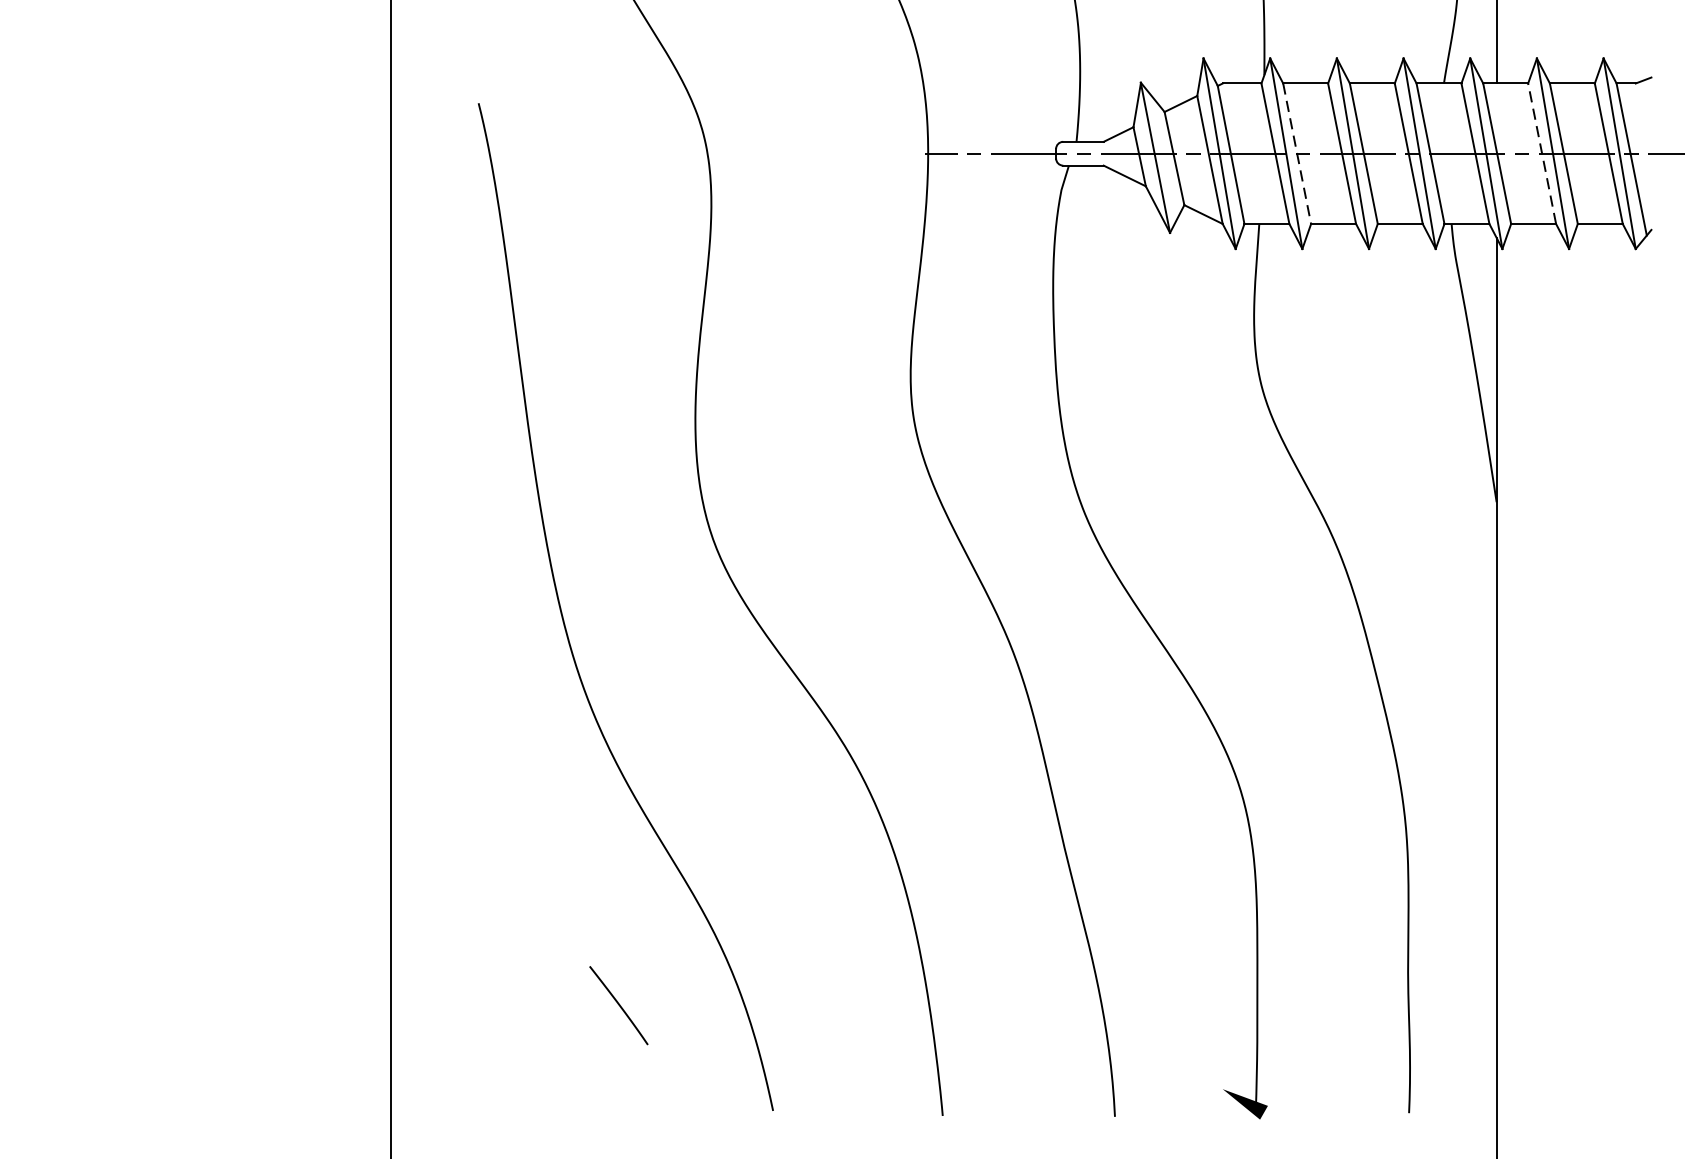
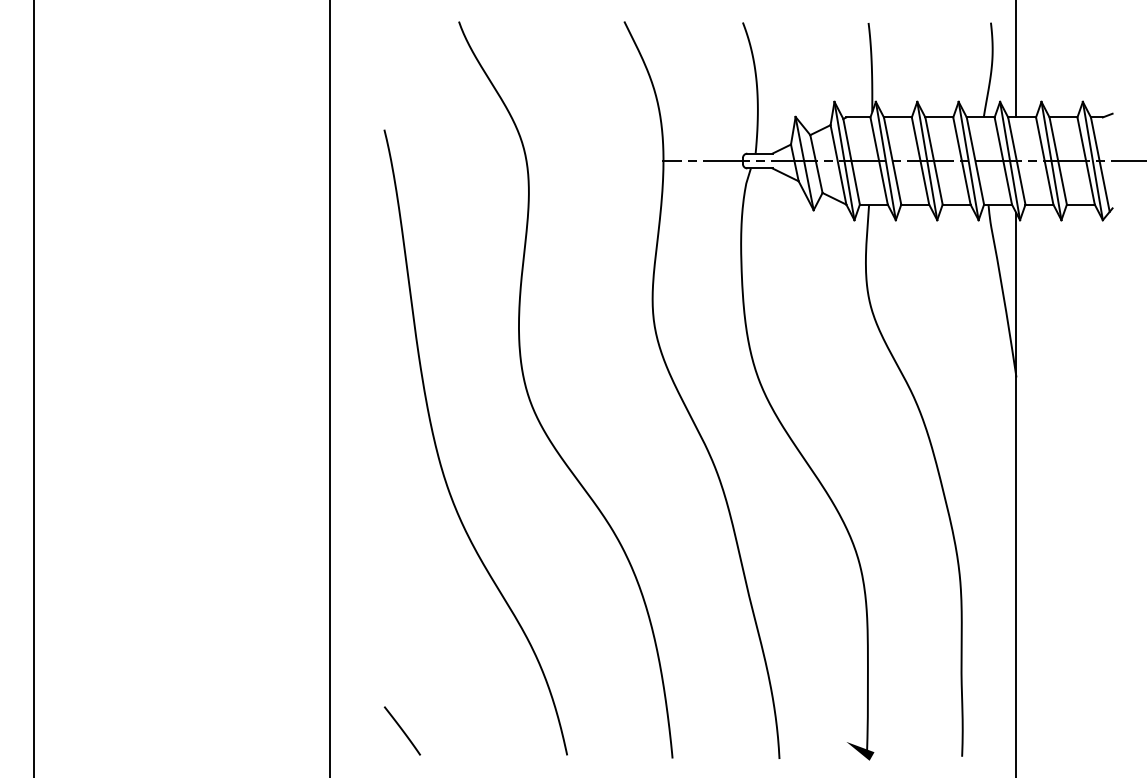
line: (1541, 152) -> (1044, 160), dashed -> solid
line: (1296, 154) -> (892, 161), dashed -> solid
line: (617, 1004) -> (401, 730), moved

